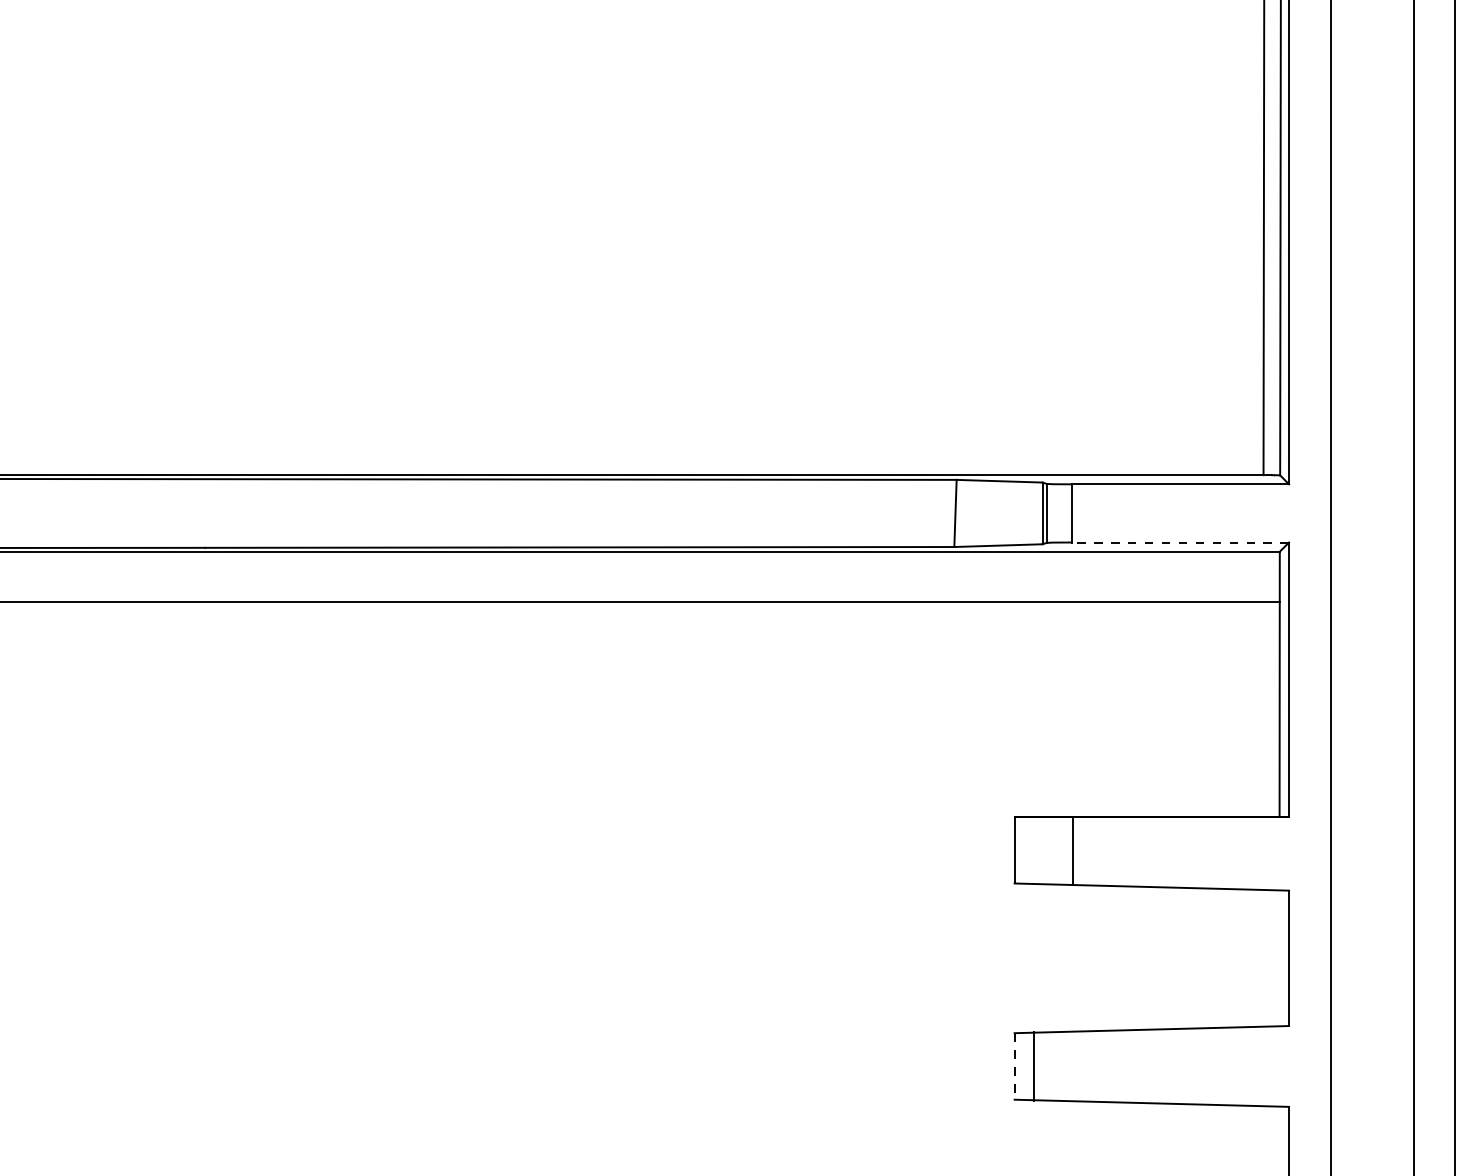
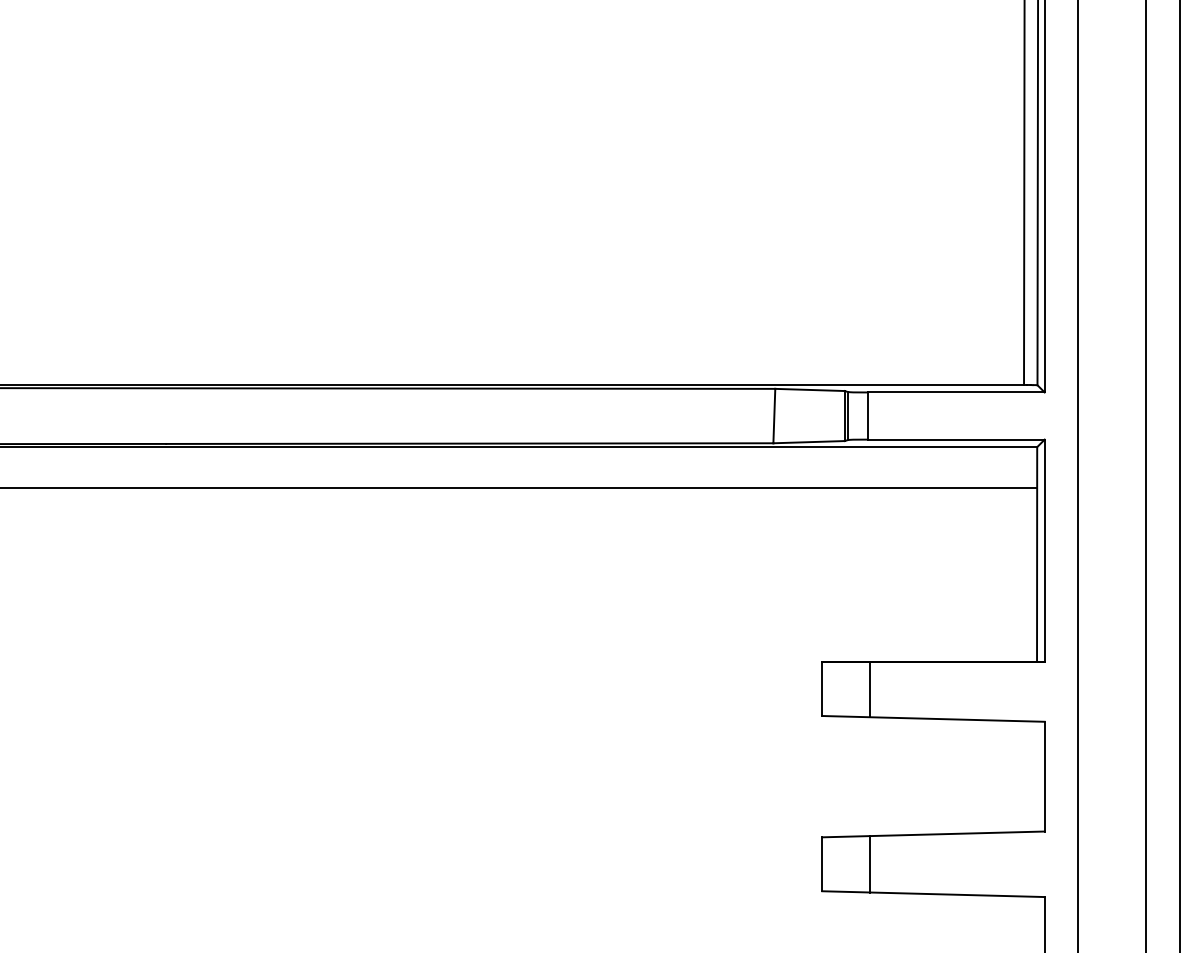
line: (1180, 542) -> (956, 439), dashed -> solid
line: (1014, 1066) -> (822, 864), dashed -> solid
line: (1033, 1066) -> (869, 864), moved

